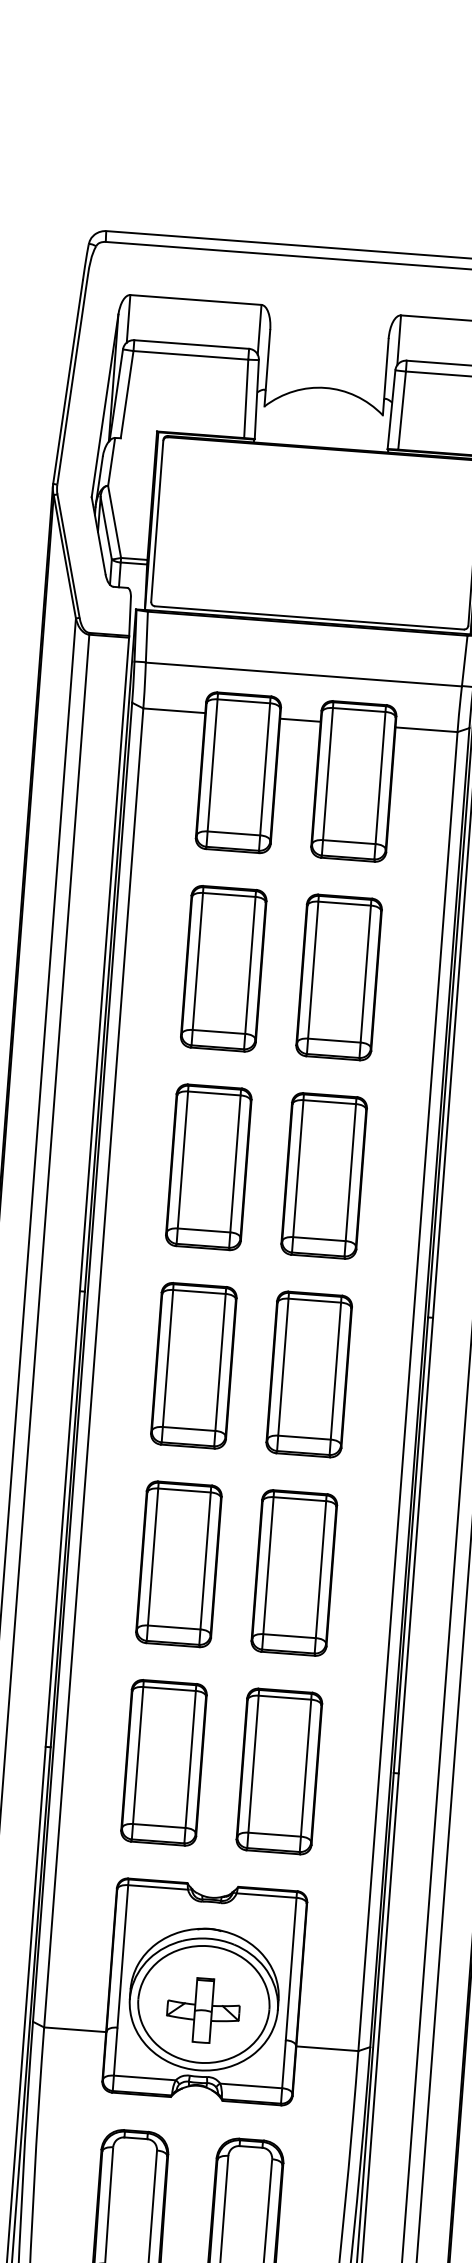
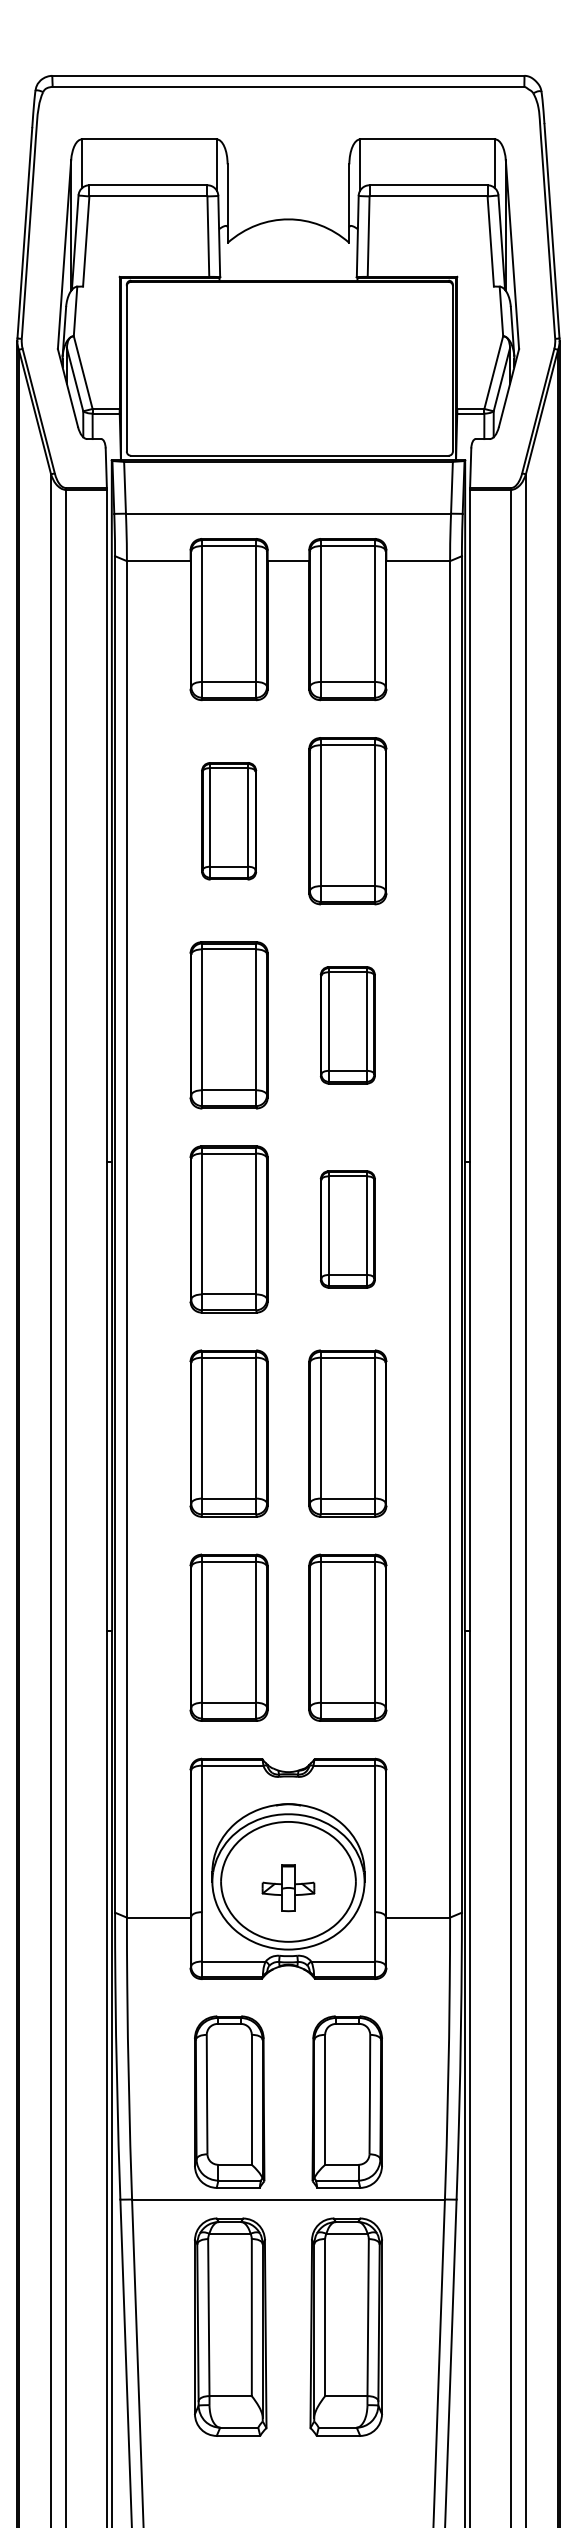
part: (223, 969) -> (228, 821), size x0.7
part: (323, 1176) -> (347, 1025), size x0.7
part: (308, 1374) -> (347, 1229), size x0.7
part: (203, 2009) -> (288, 1887), size x0.7

